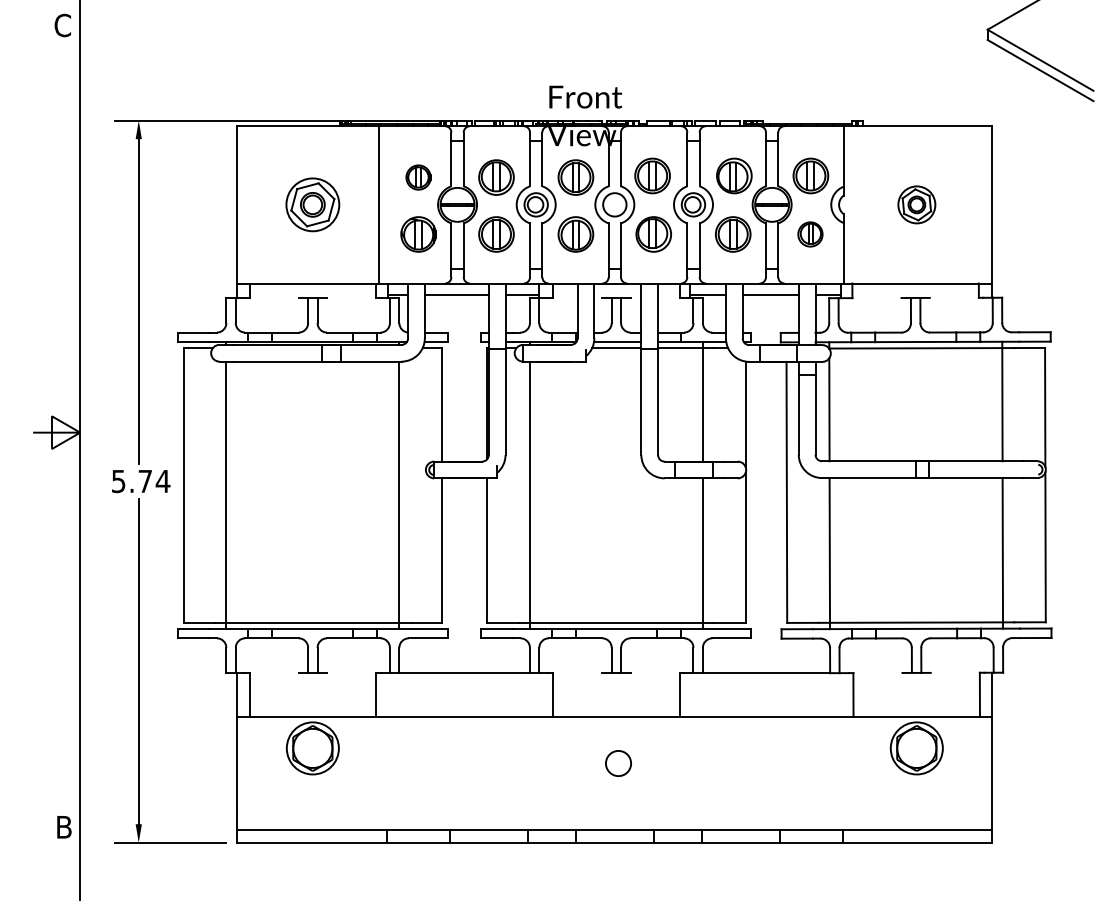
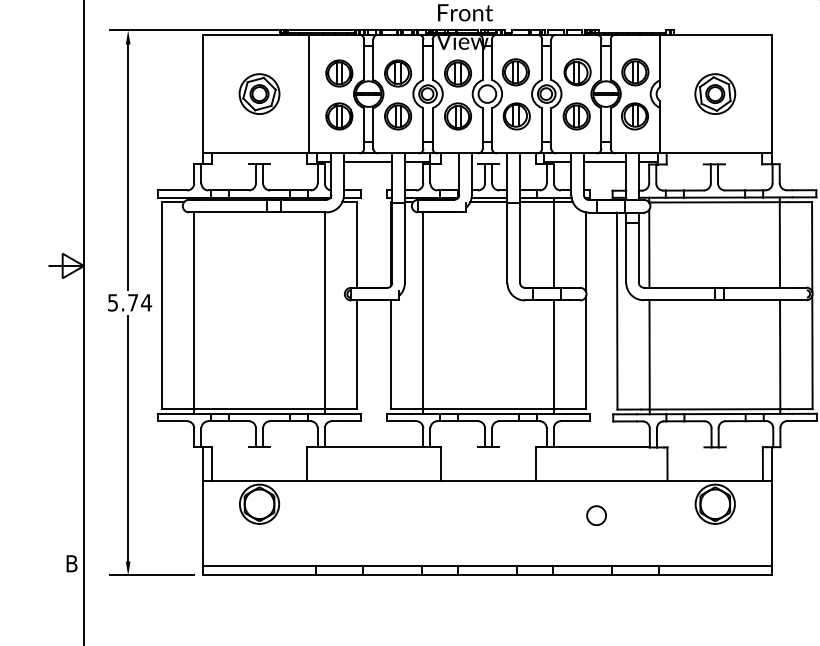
part: (418, 177) -> (339, 73), size x1.43
part: (916, 204) -> (715, 93), size x1.43
part: (810, 234) -> (635, 116), size x1.43
circle: (618, 763) -> (596, 515), moved

